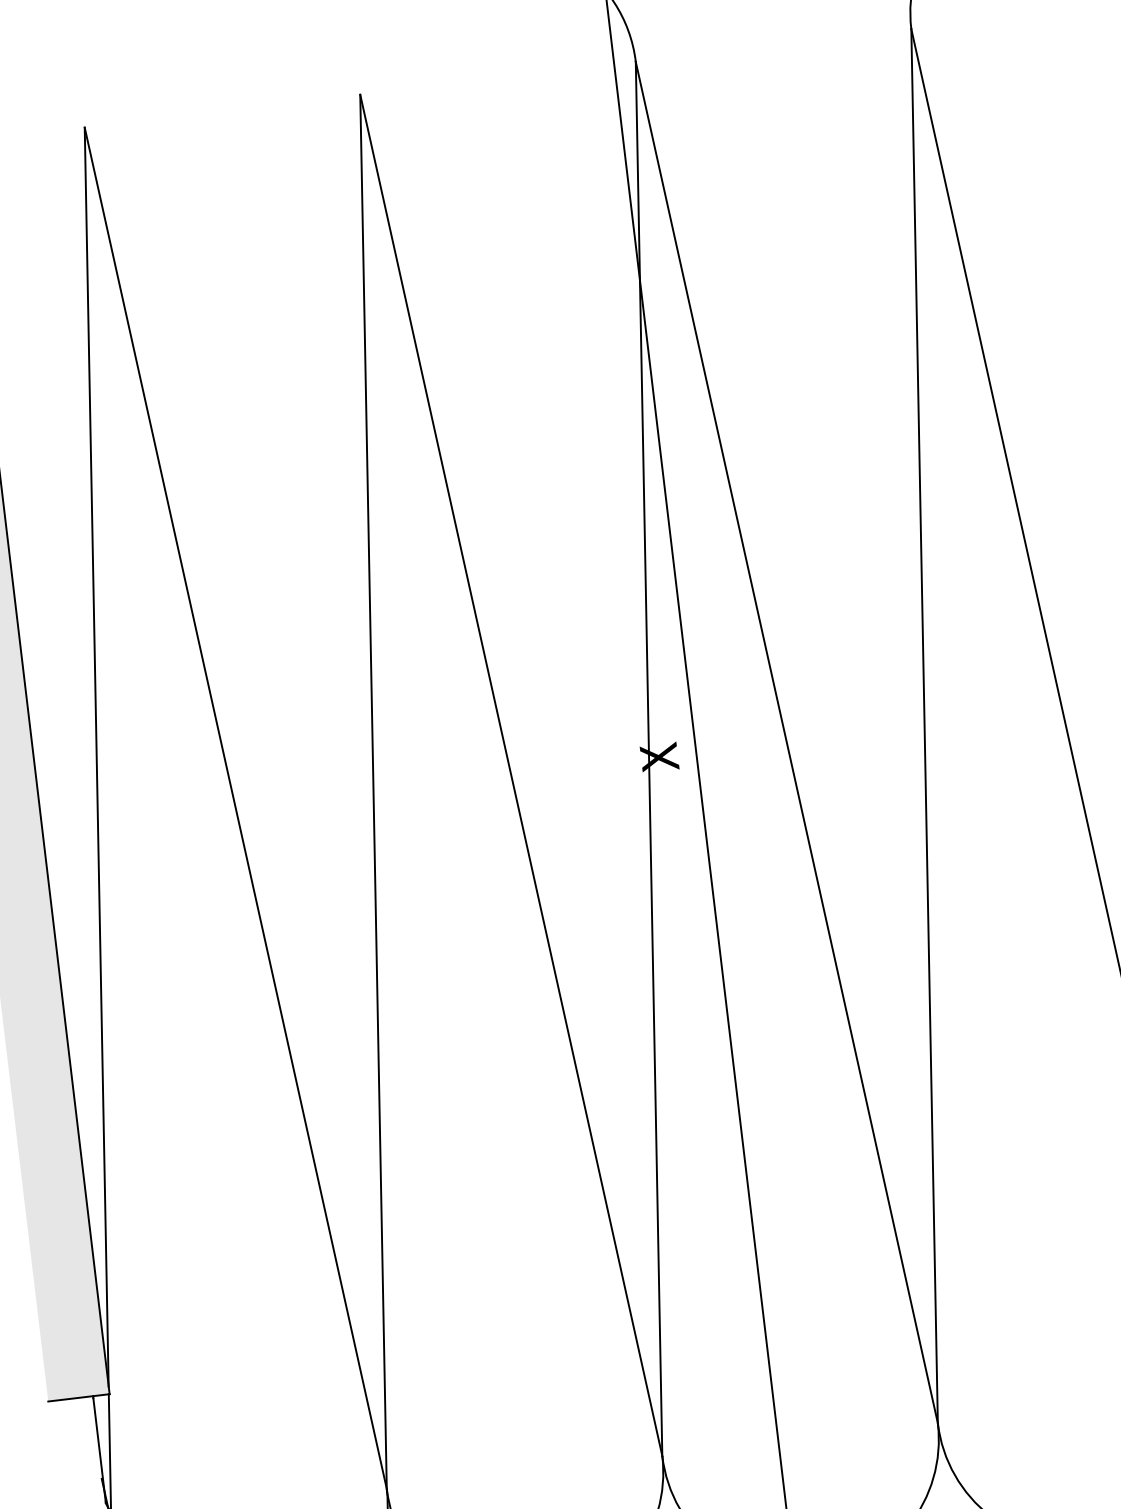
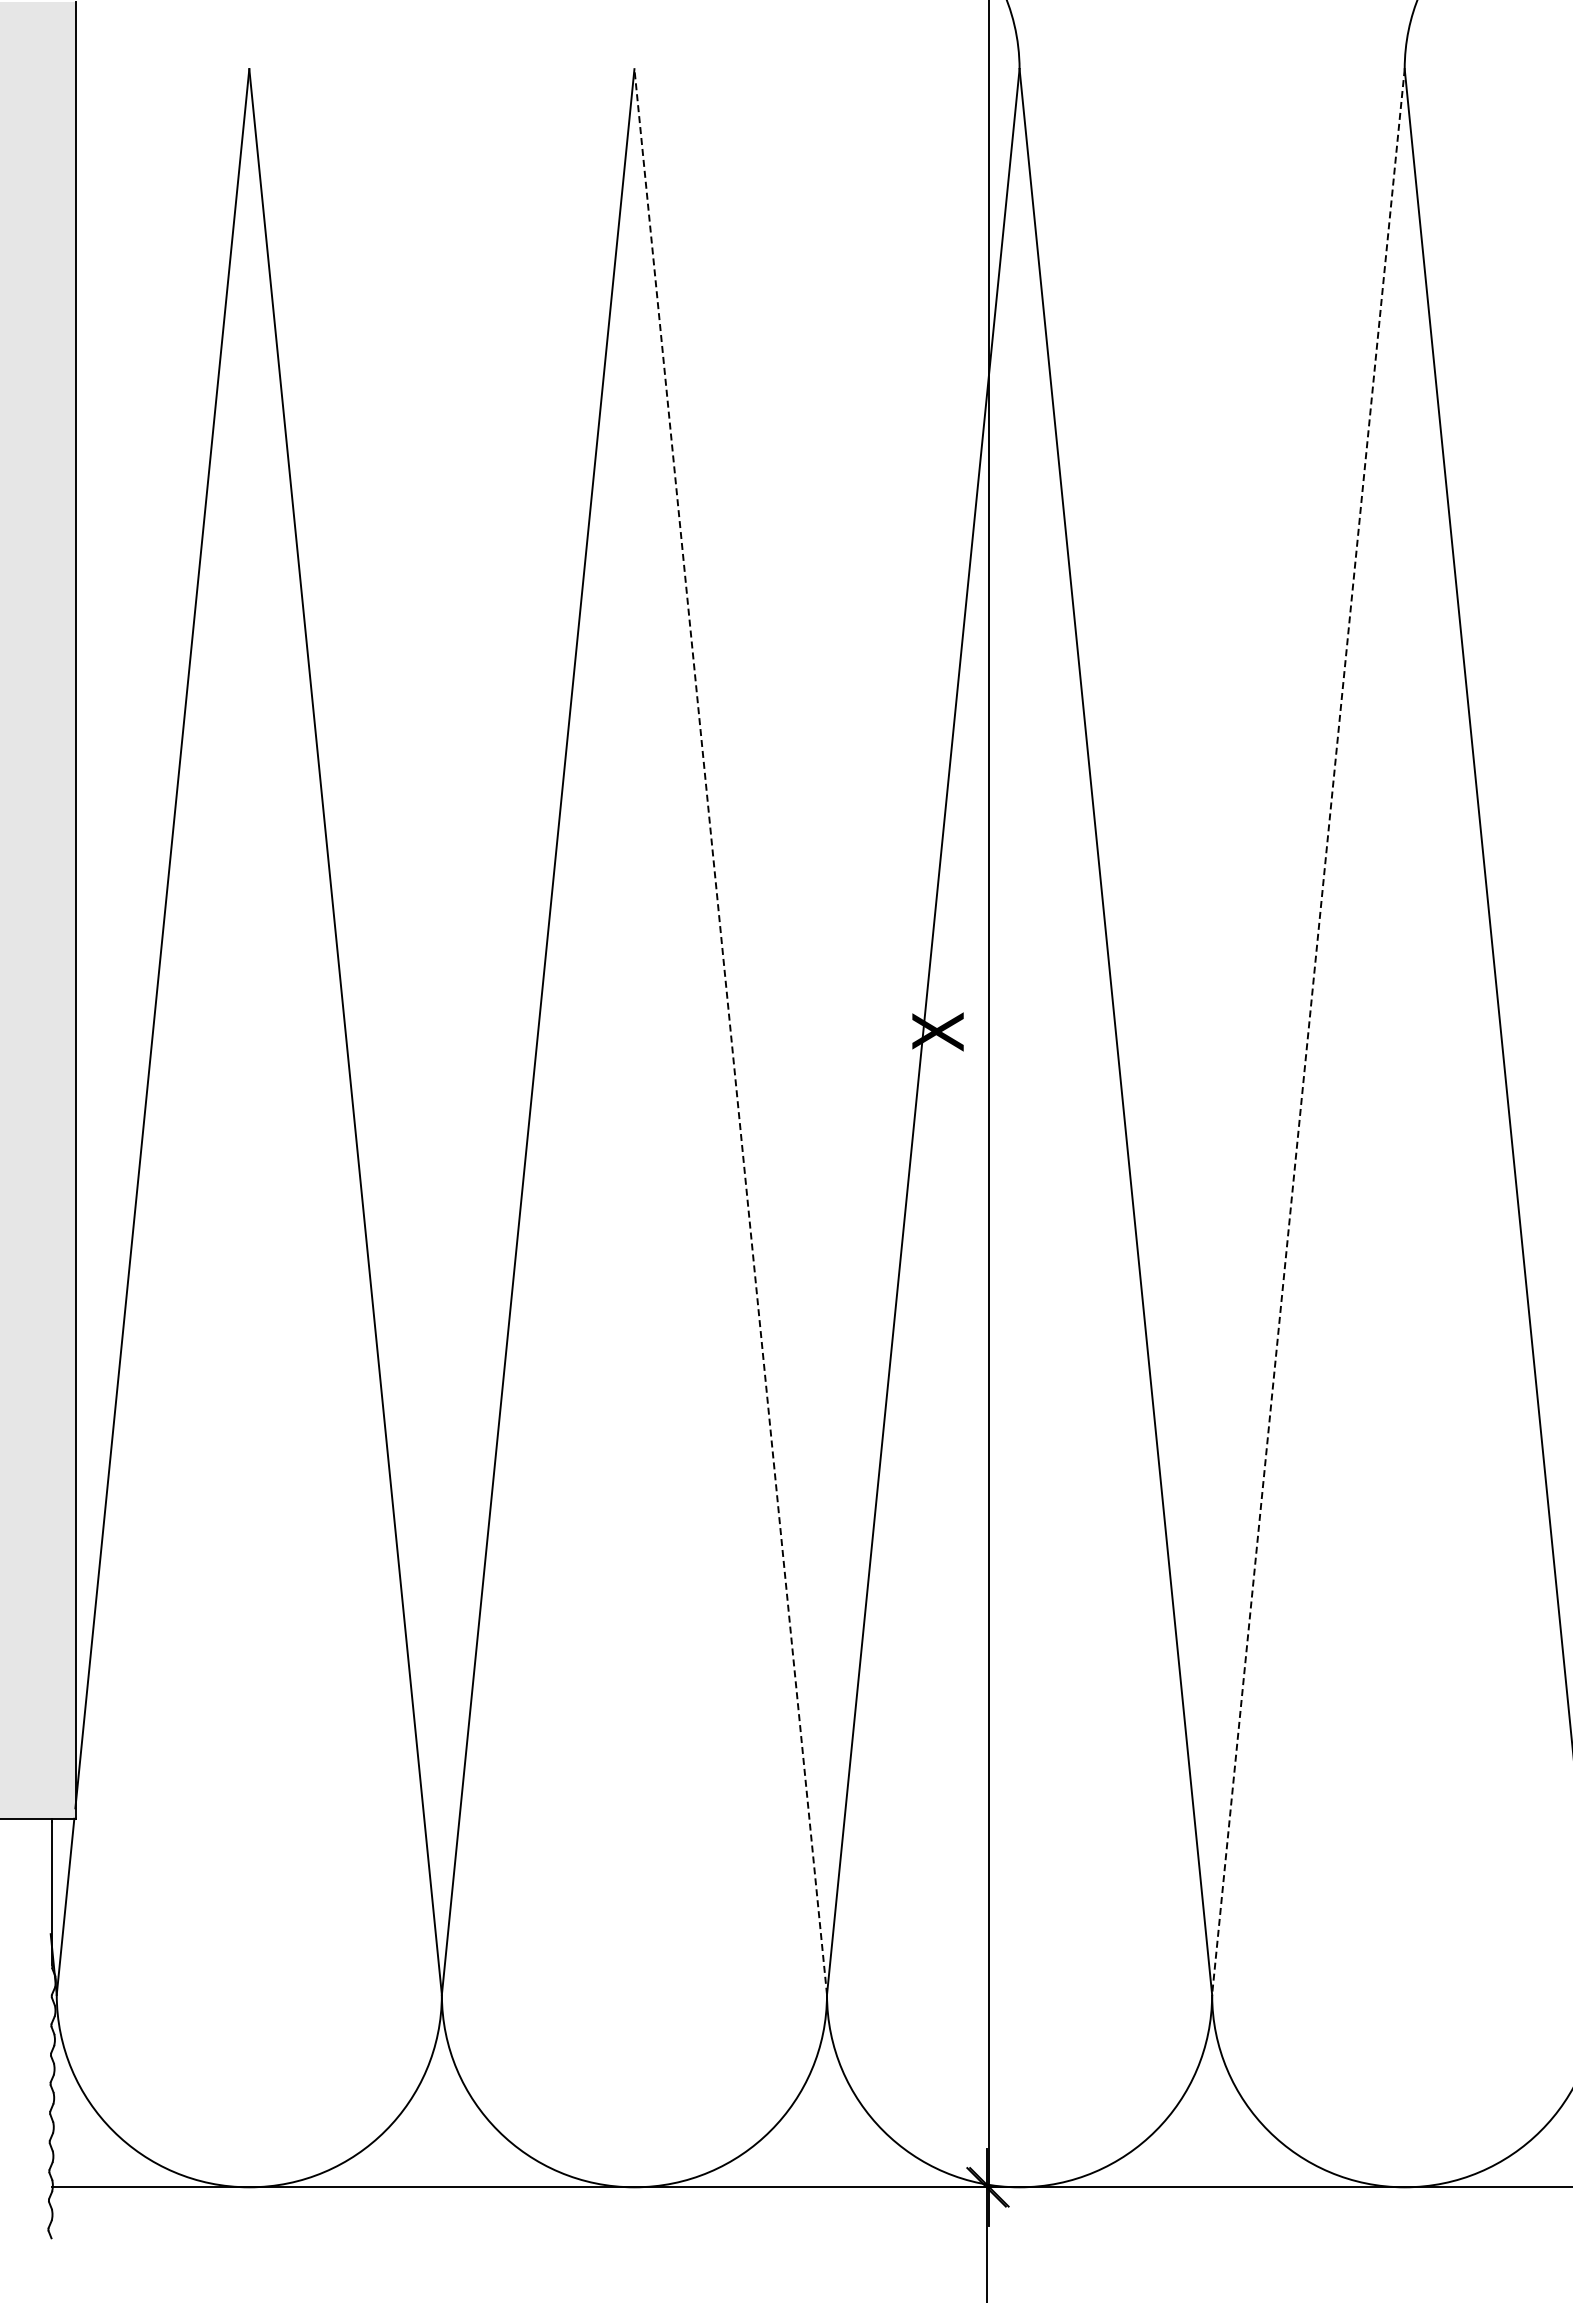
line: (924, 725) -> (1308, 1031), solid -> dashed
line: (511, 775) -> (730, 1031), solid -> dashed

